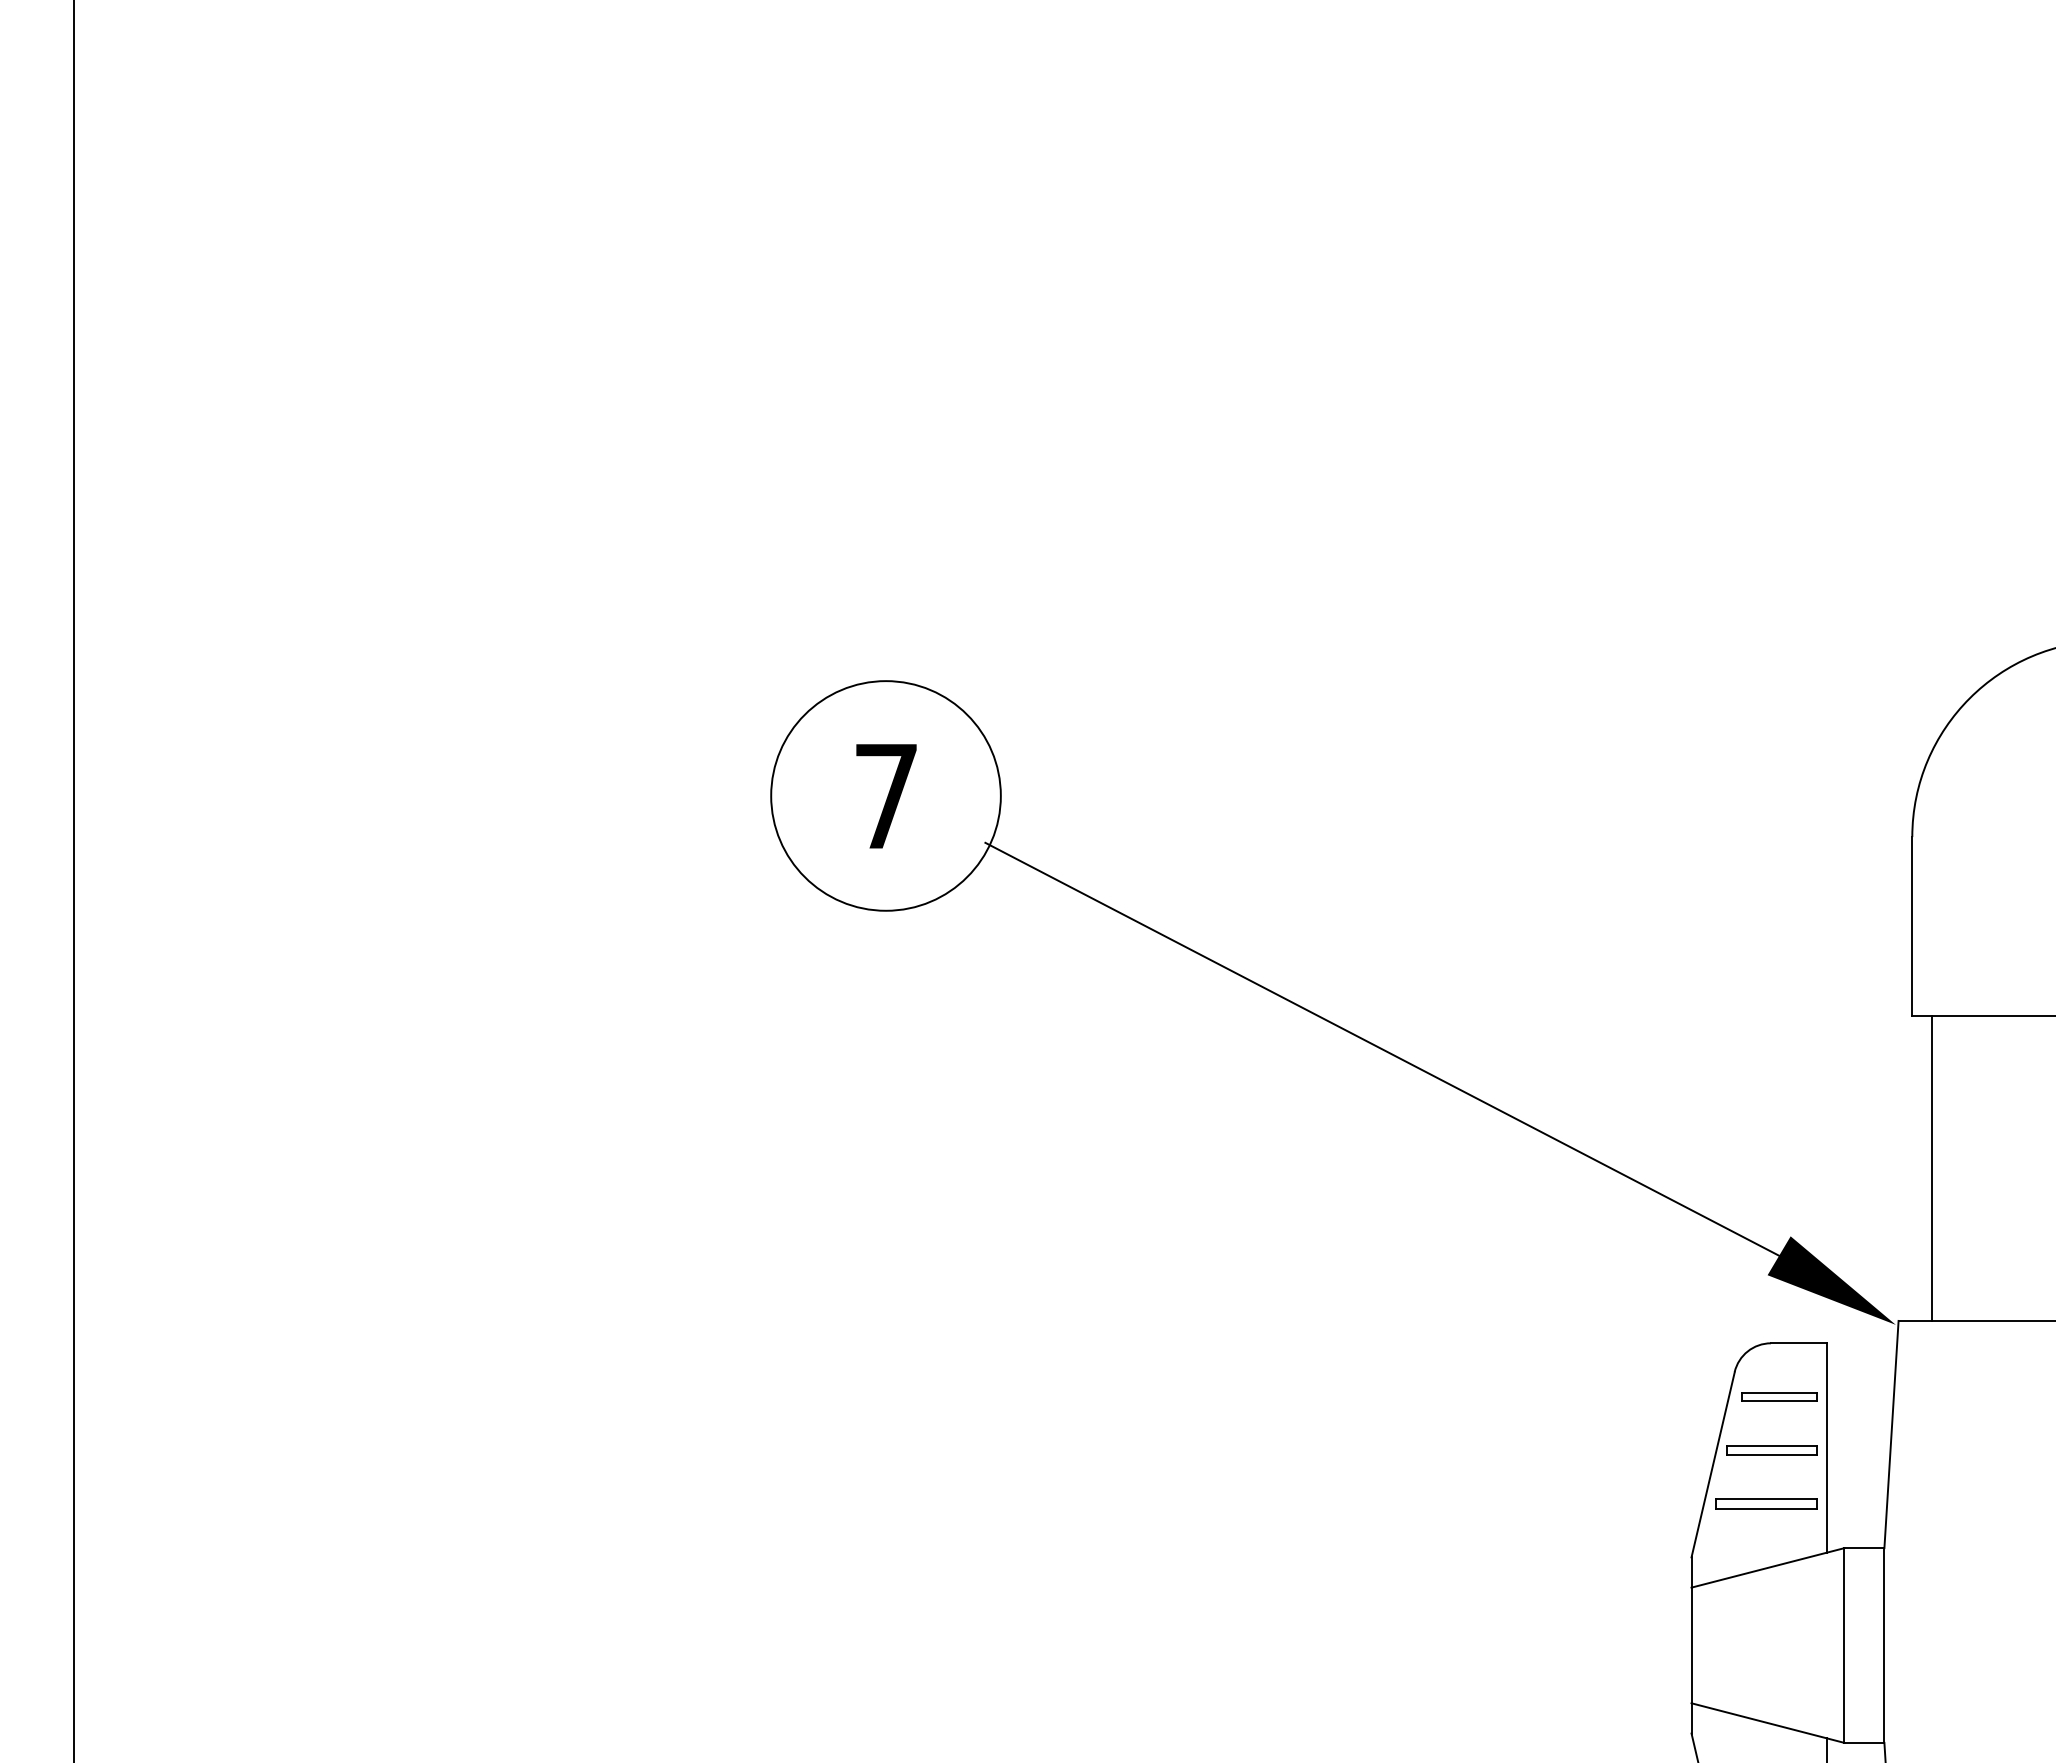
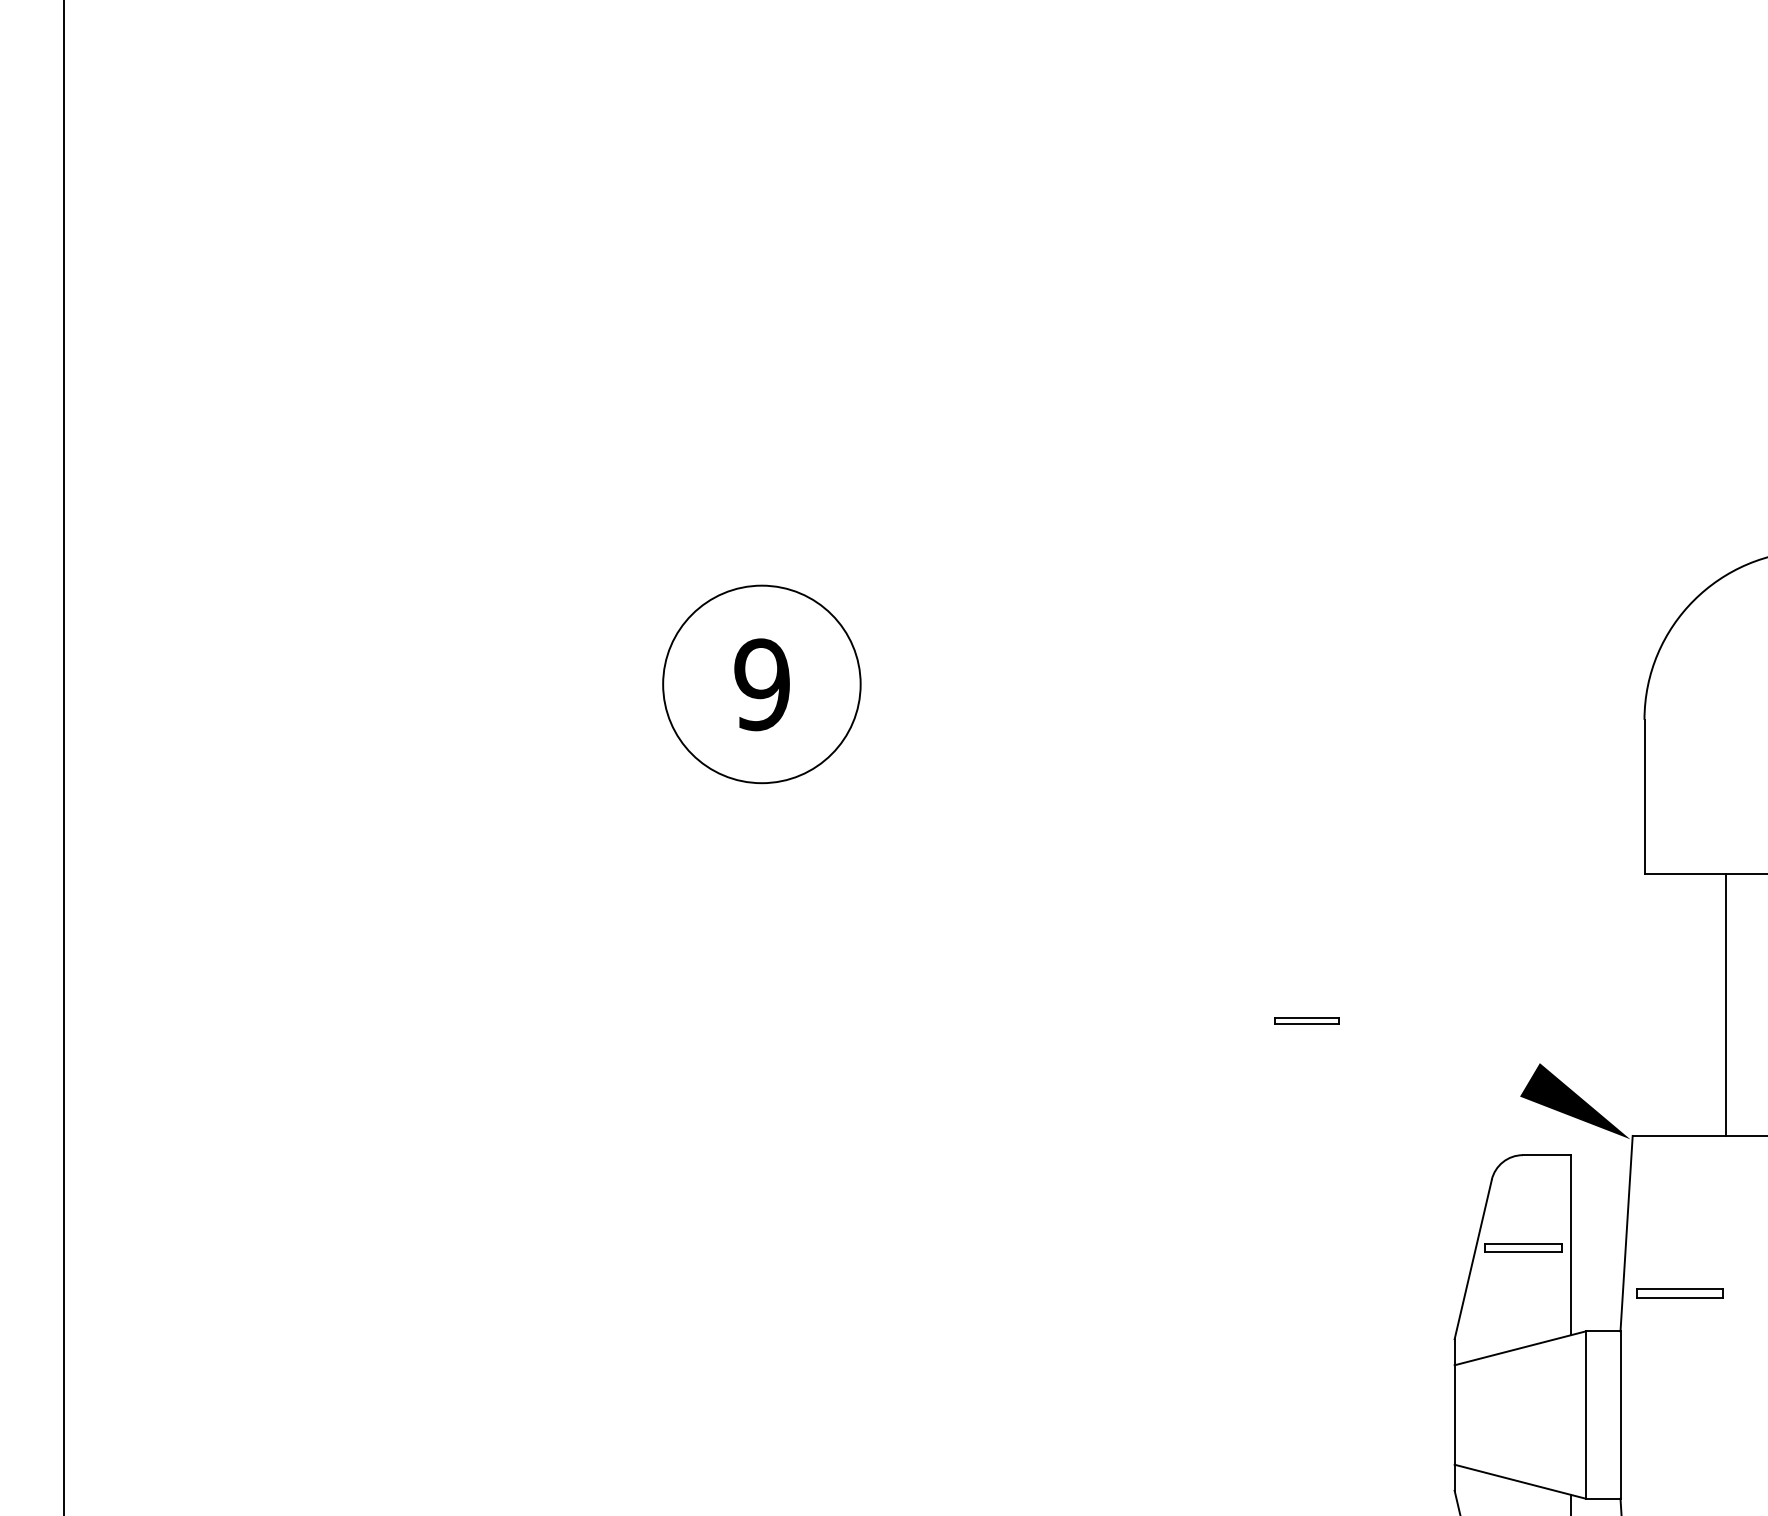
text: (886, 796) -> (762, 684), 7 -> 9
line: (1382, 1048) -> (1188, 901), removed
line: (1932, 1168) -> (1726, 1004), moved
part: (1779, 1396) -> (1306, 1020), moved
part: (1766, 1503) -> (1679, 1292), moved

